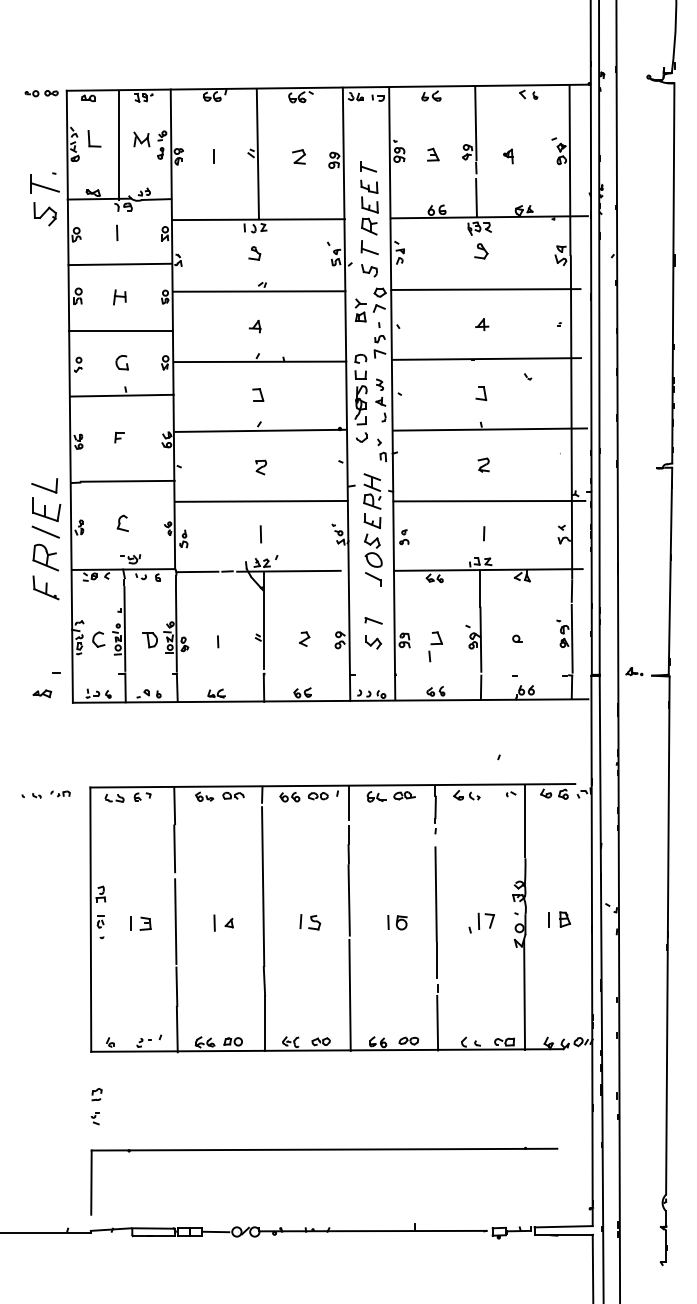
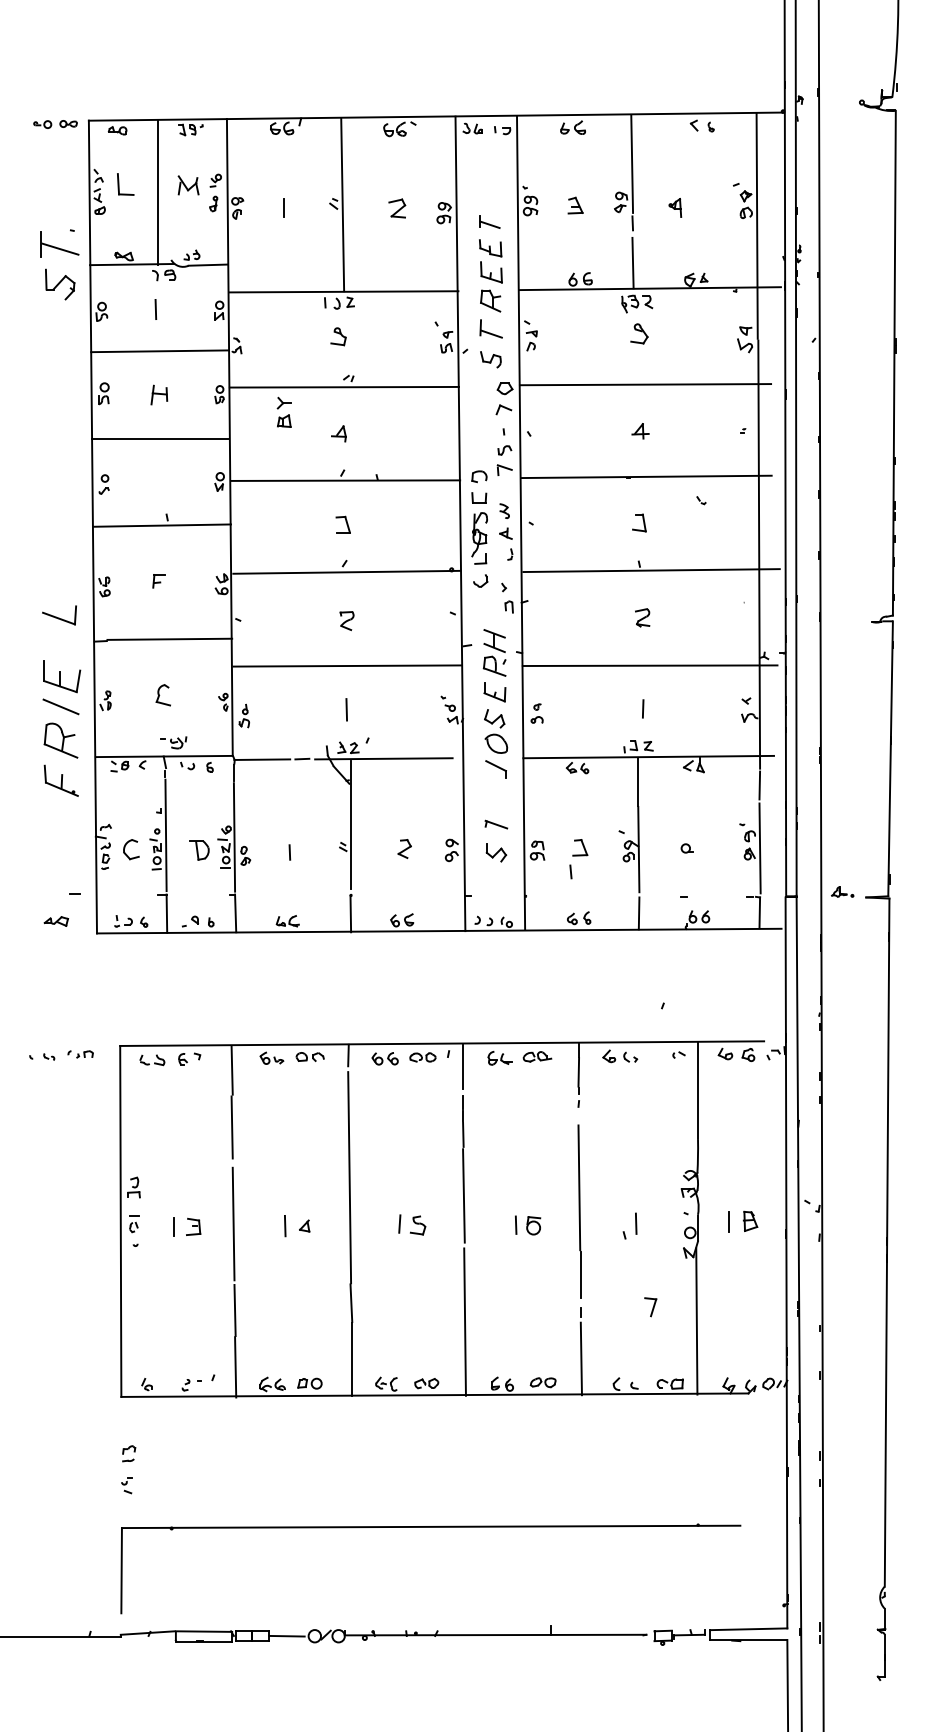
part: (360, 309) -> (283, 411), moved
part: (126, 363) -> (168, 483), removed
part: (44, 485) -> (59, 615), moved
part: (489, 921) -> (650, 1307), moved

